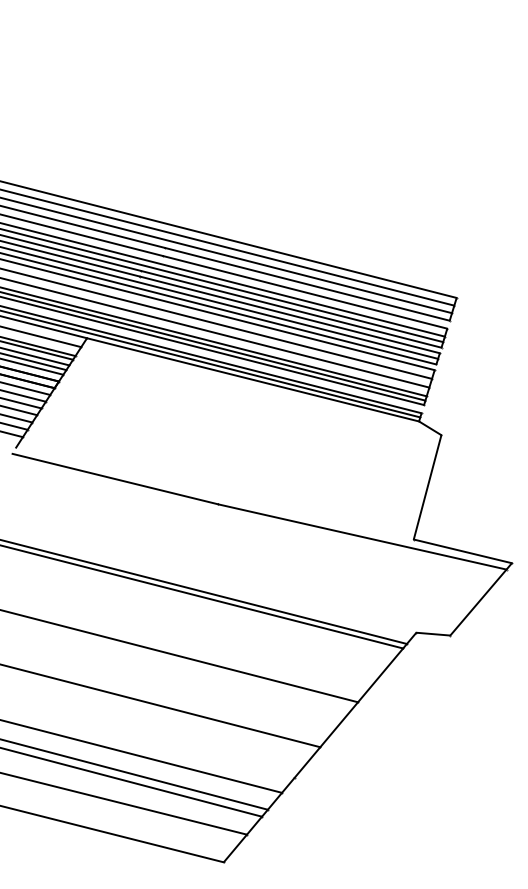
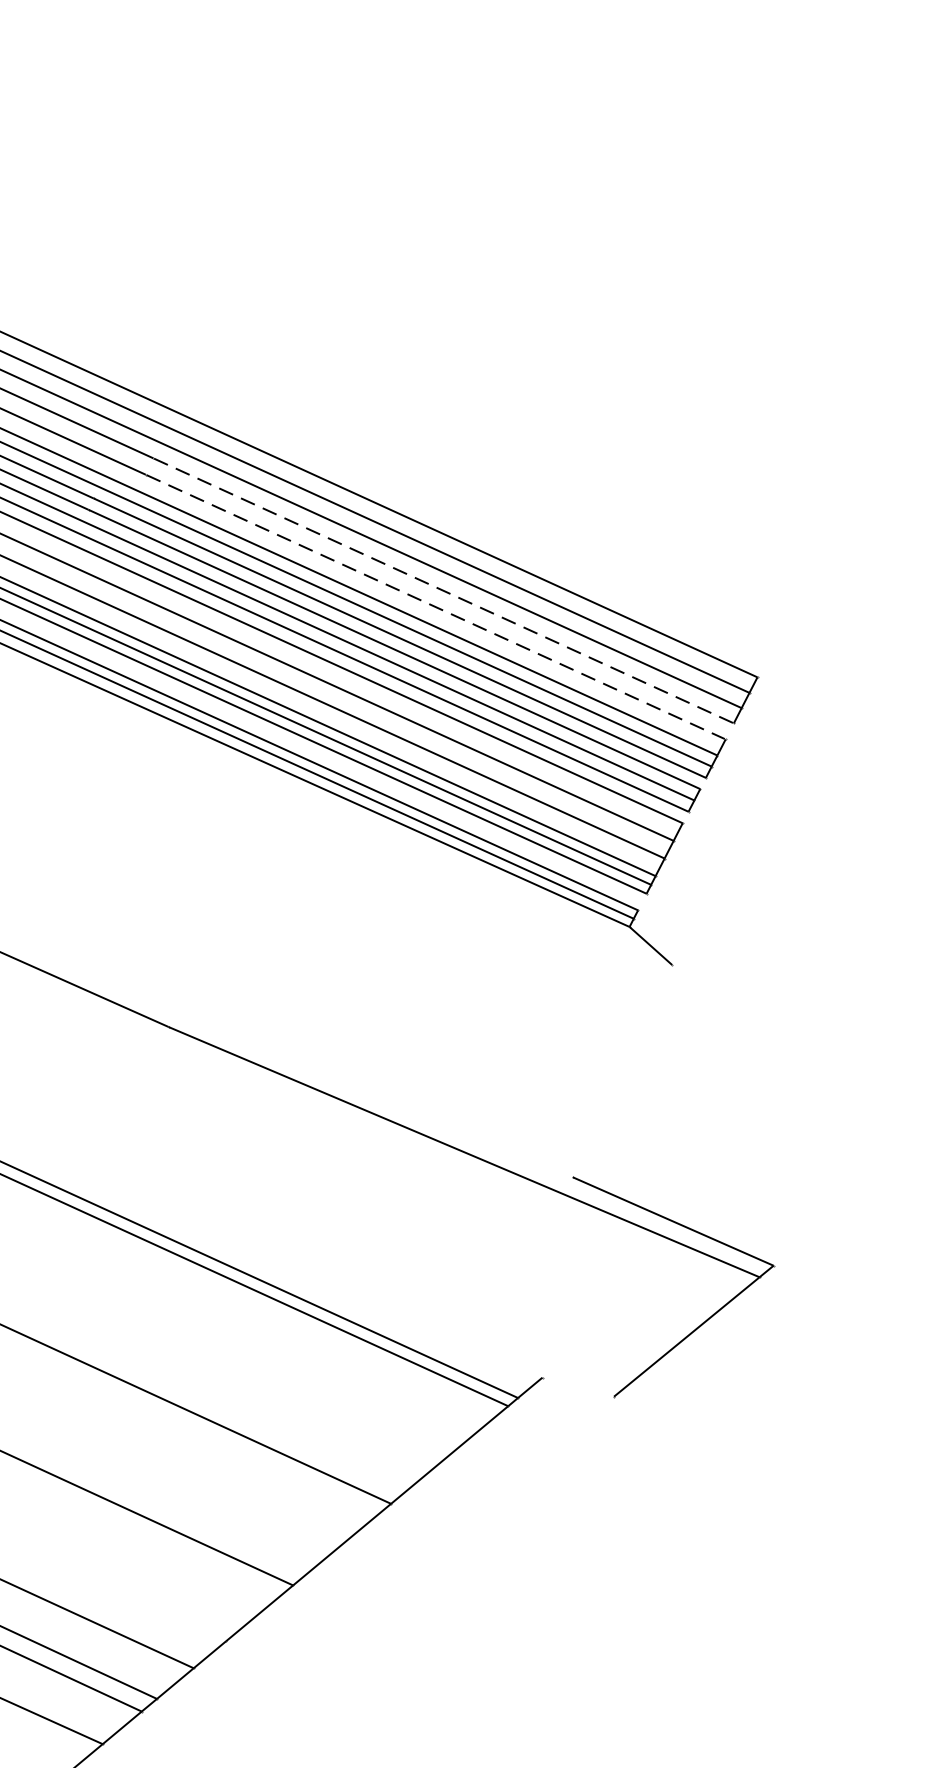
line: (306, 284) -> (441, 590), solid -> dashed
line: (305, 292) -> (436, 607), solid -> dashed
line: (427, 487) -> (622, 1071), removed
line: (432, 633) -> (576, 1385), removed

